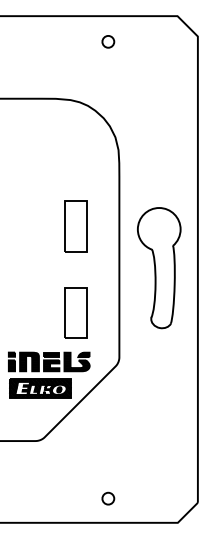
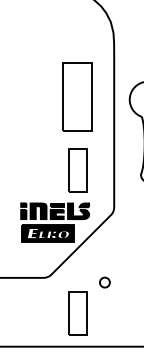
part: (75, 226) -> (77, 97), size x1.6
part: (75, 482) -> (77, 312), added
part: (108, 498) -> (105, 282), moved

